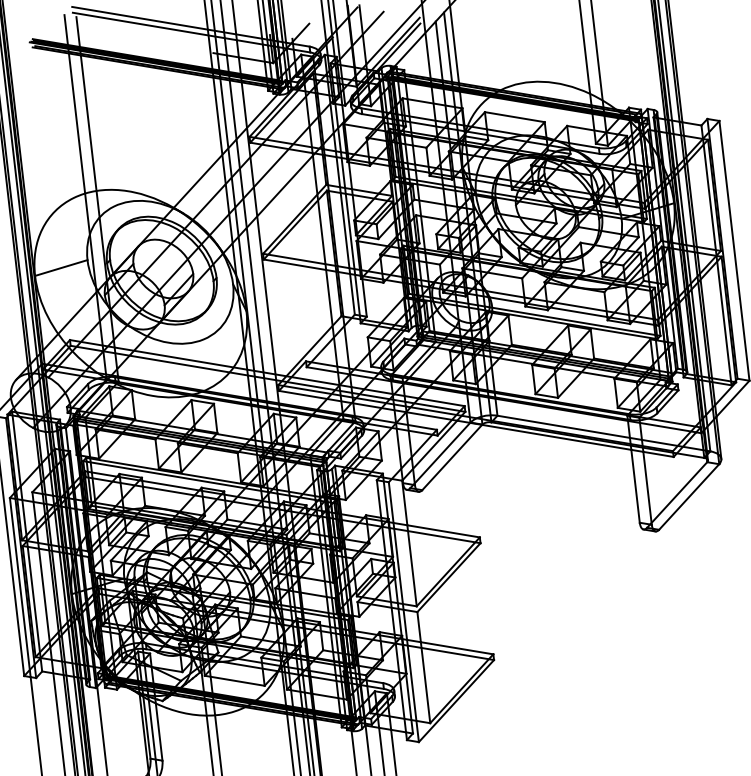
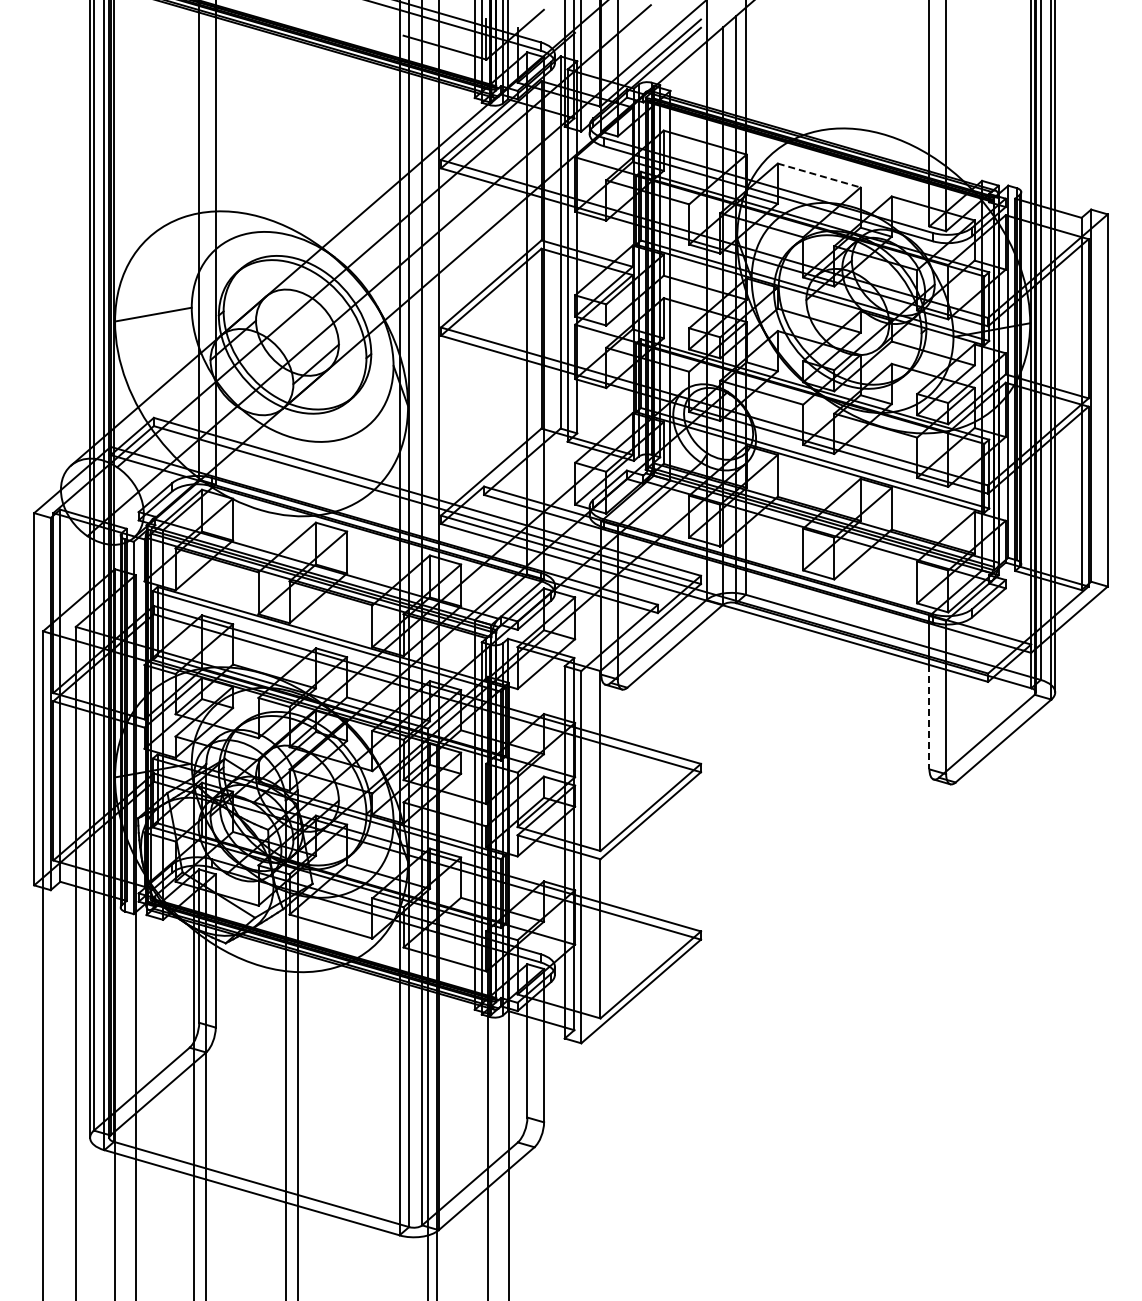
line: (515, 117) -> (819, 175), solid -> dashed
line: (635, 486) -> (929, 717), solid -> dashed

